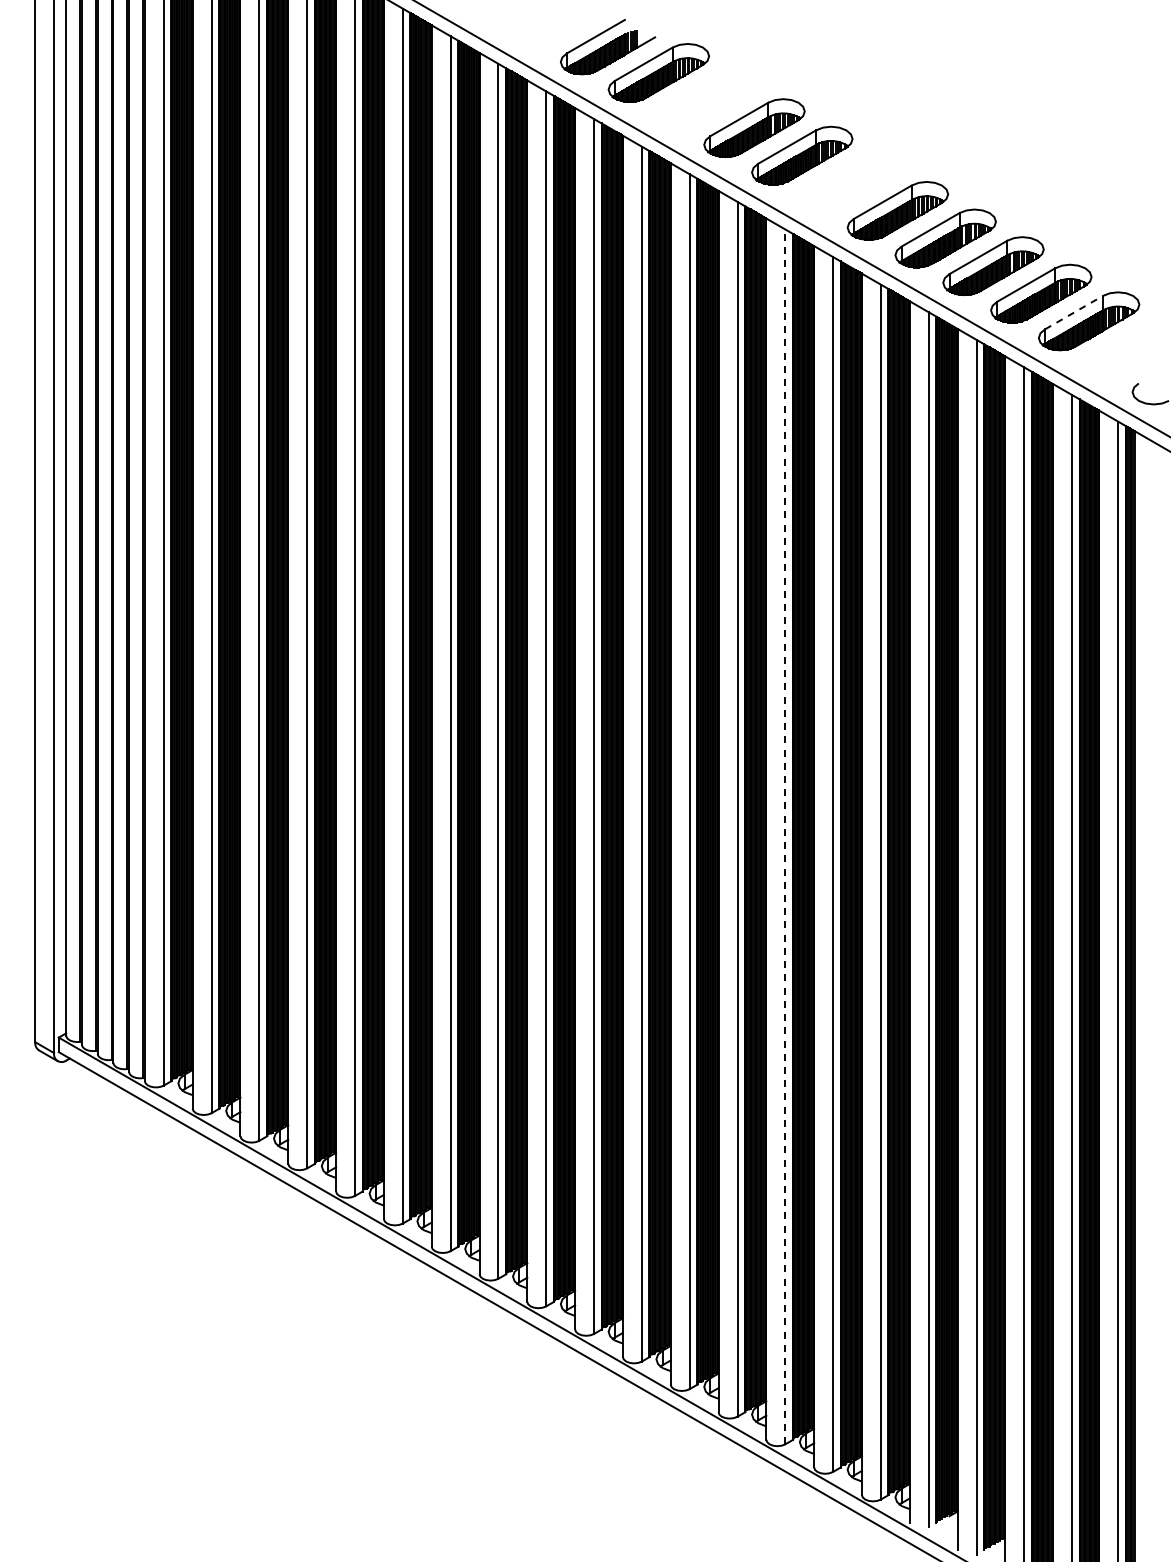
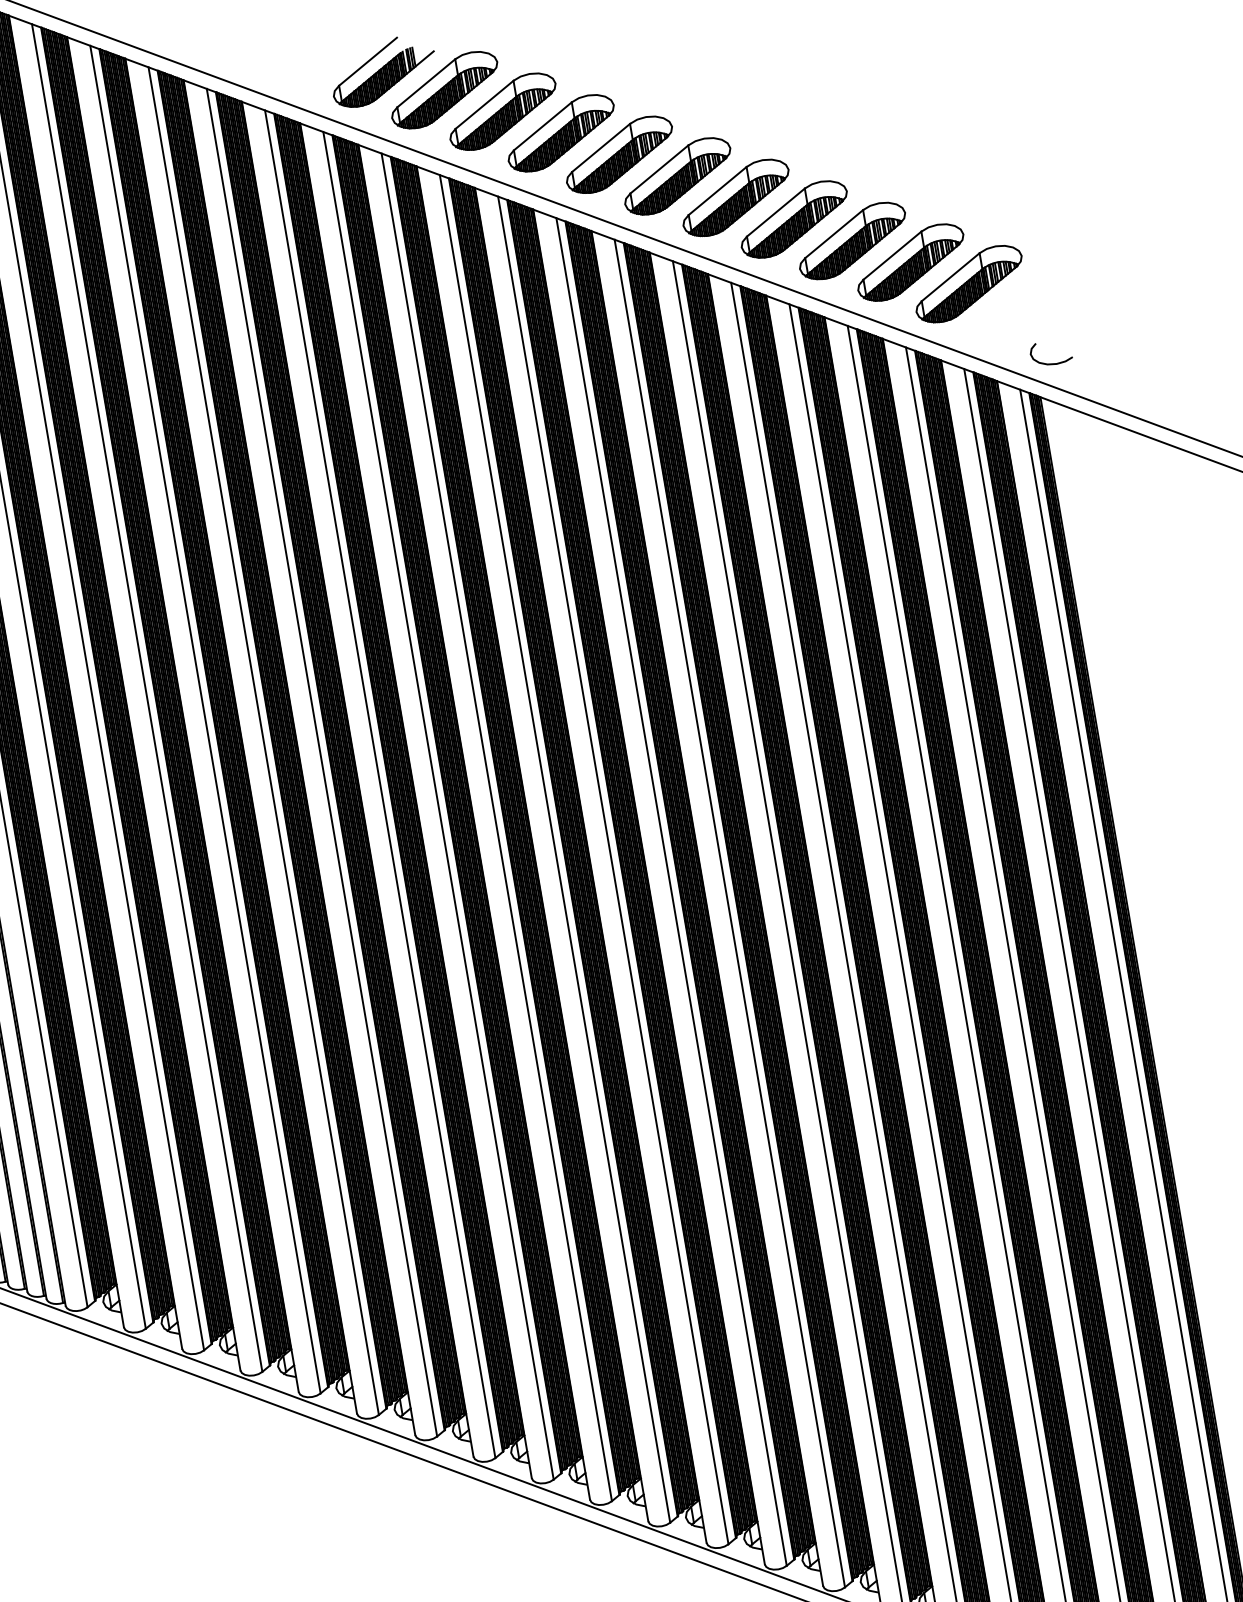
part: (706, 100) -> (502, 111), added
part: (850, 183) -> (678, 176), added
line: (1074, 312) -> (951, 276), dashed -> solid
line: (785, 836) -> (729, 913), dashed -> solid

